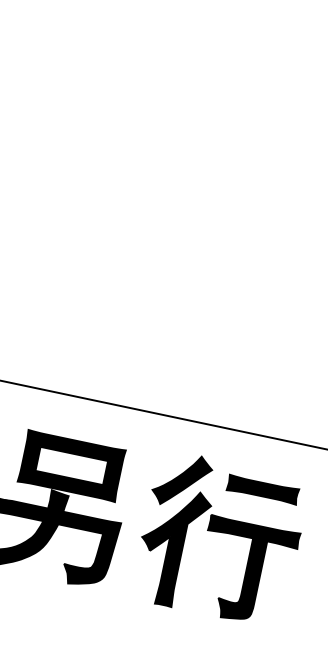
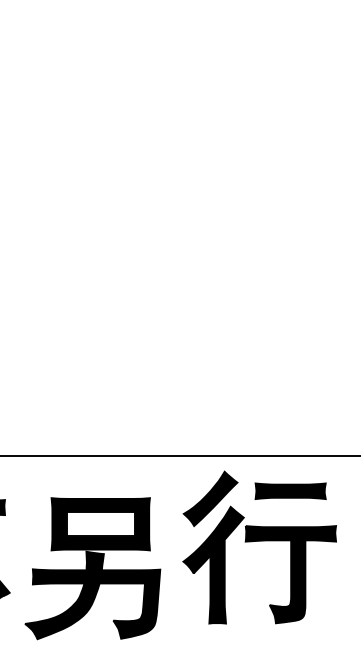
part: (220, 538) -> (259, 547), moved

